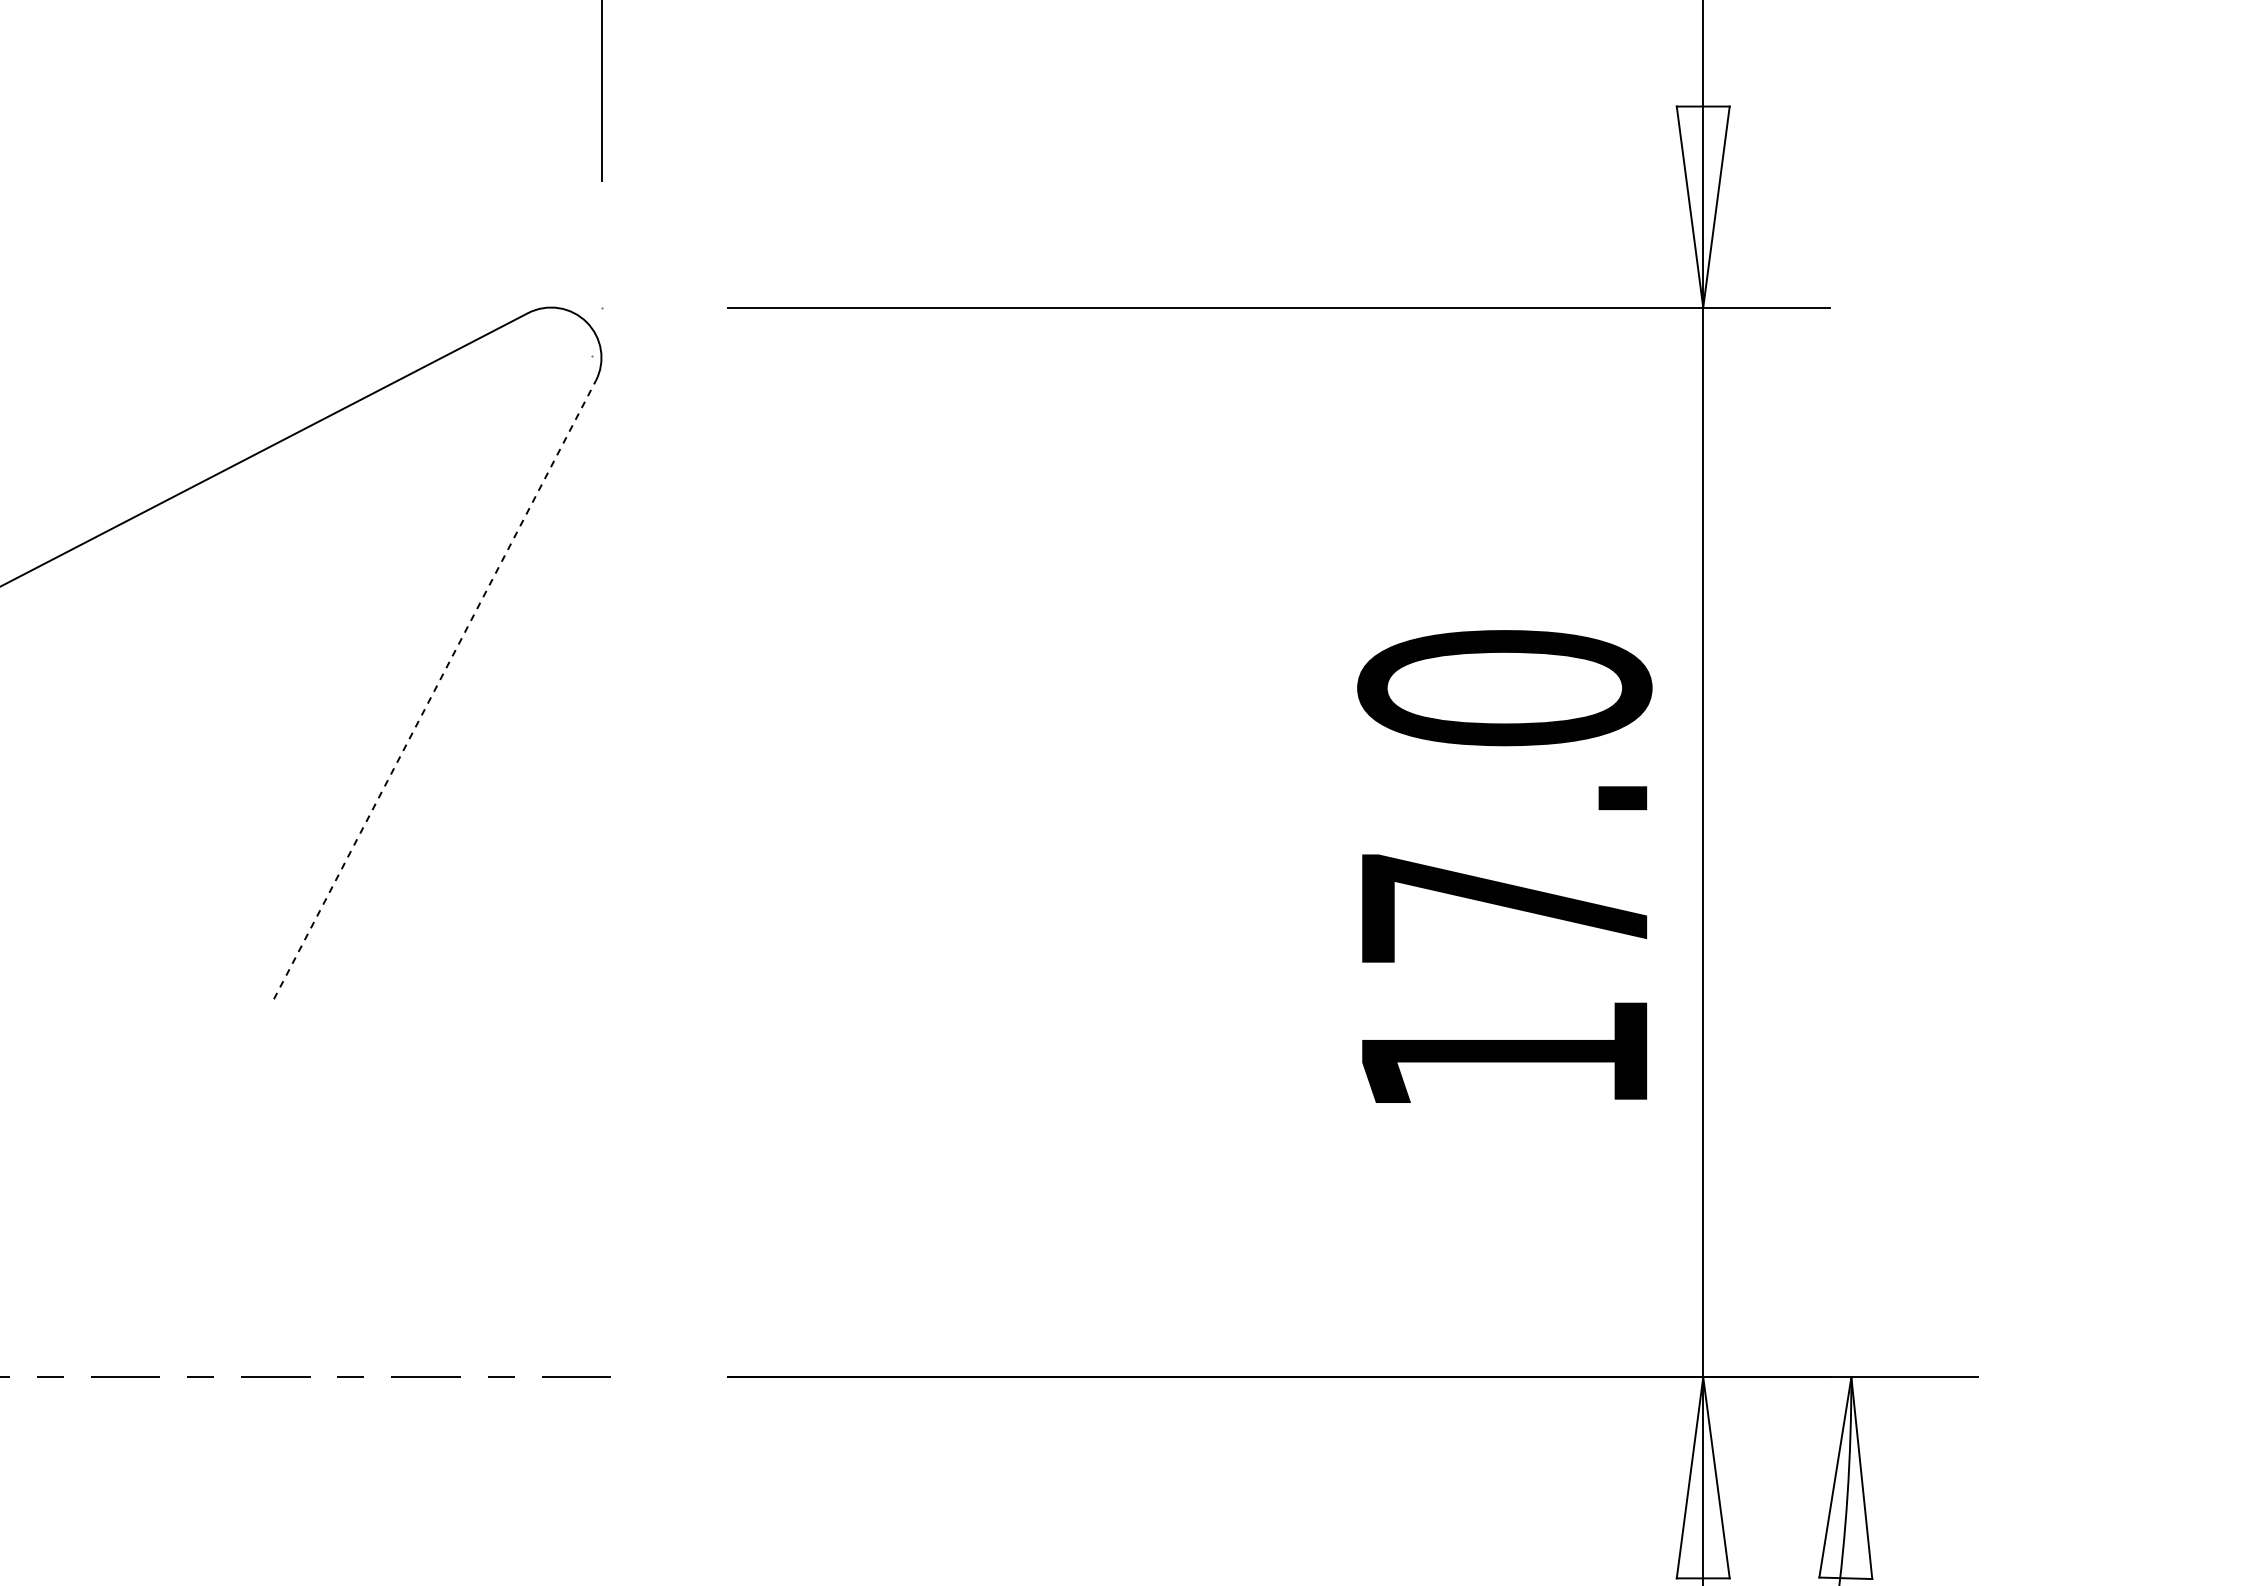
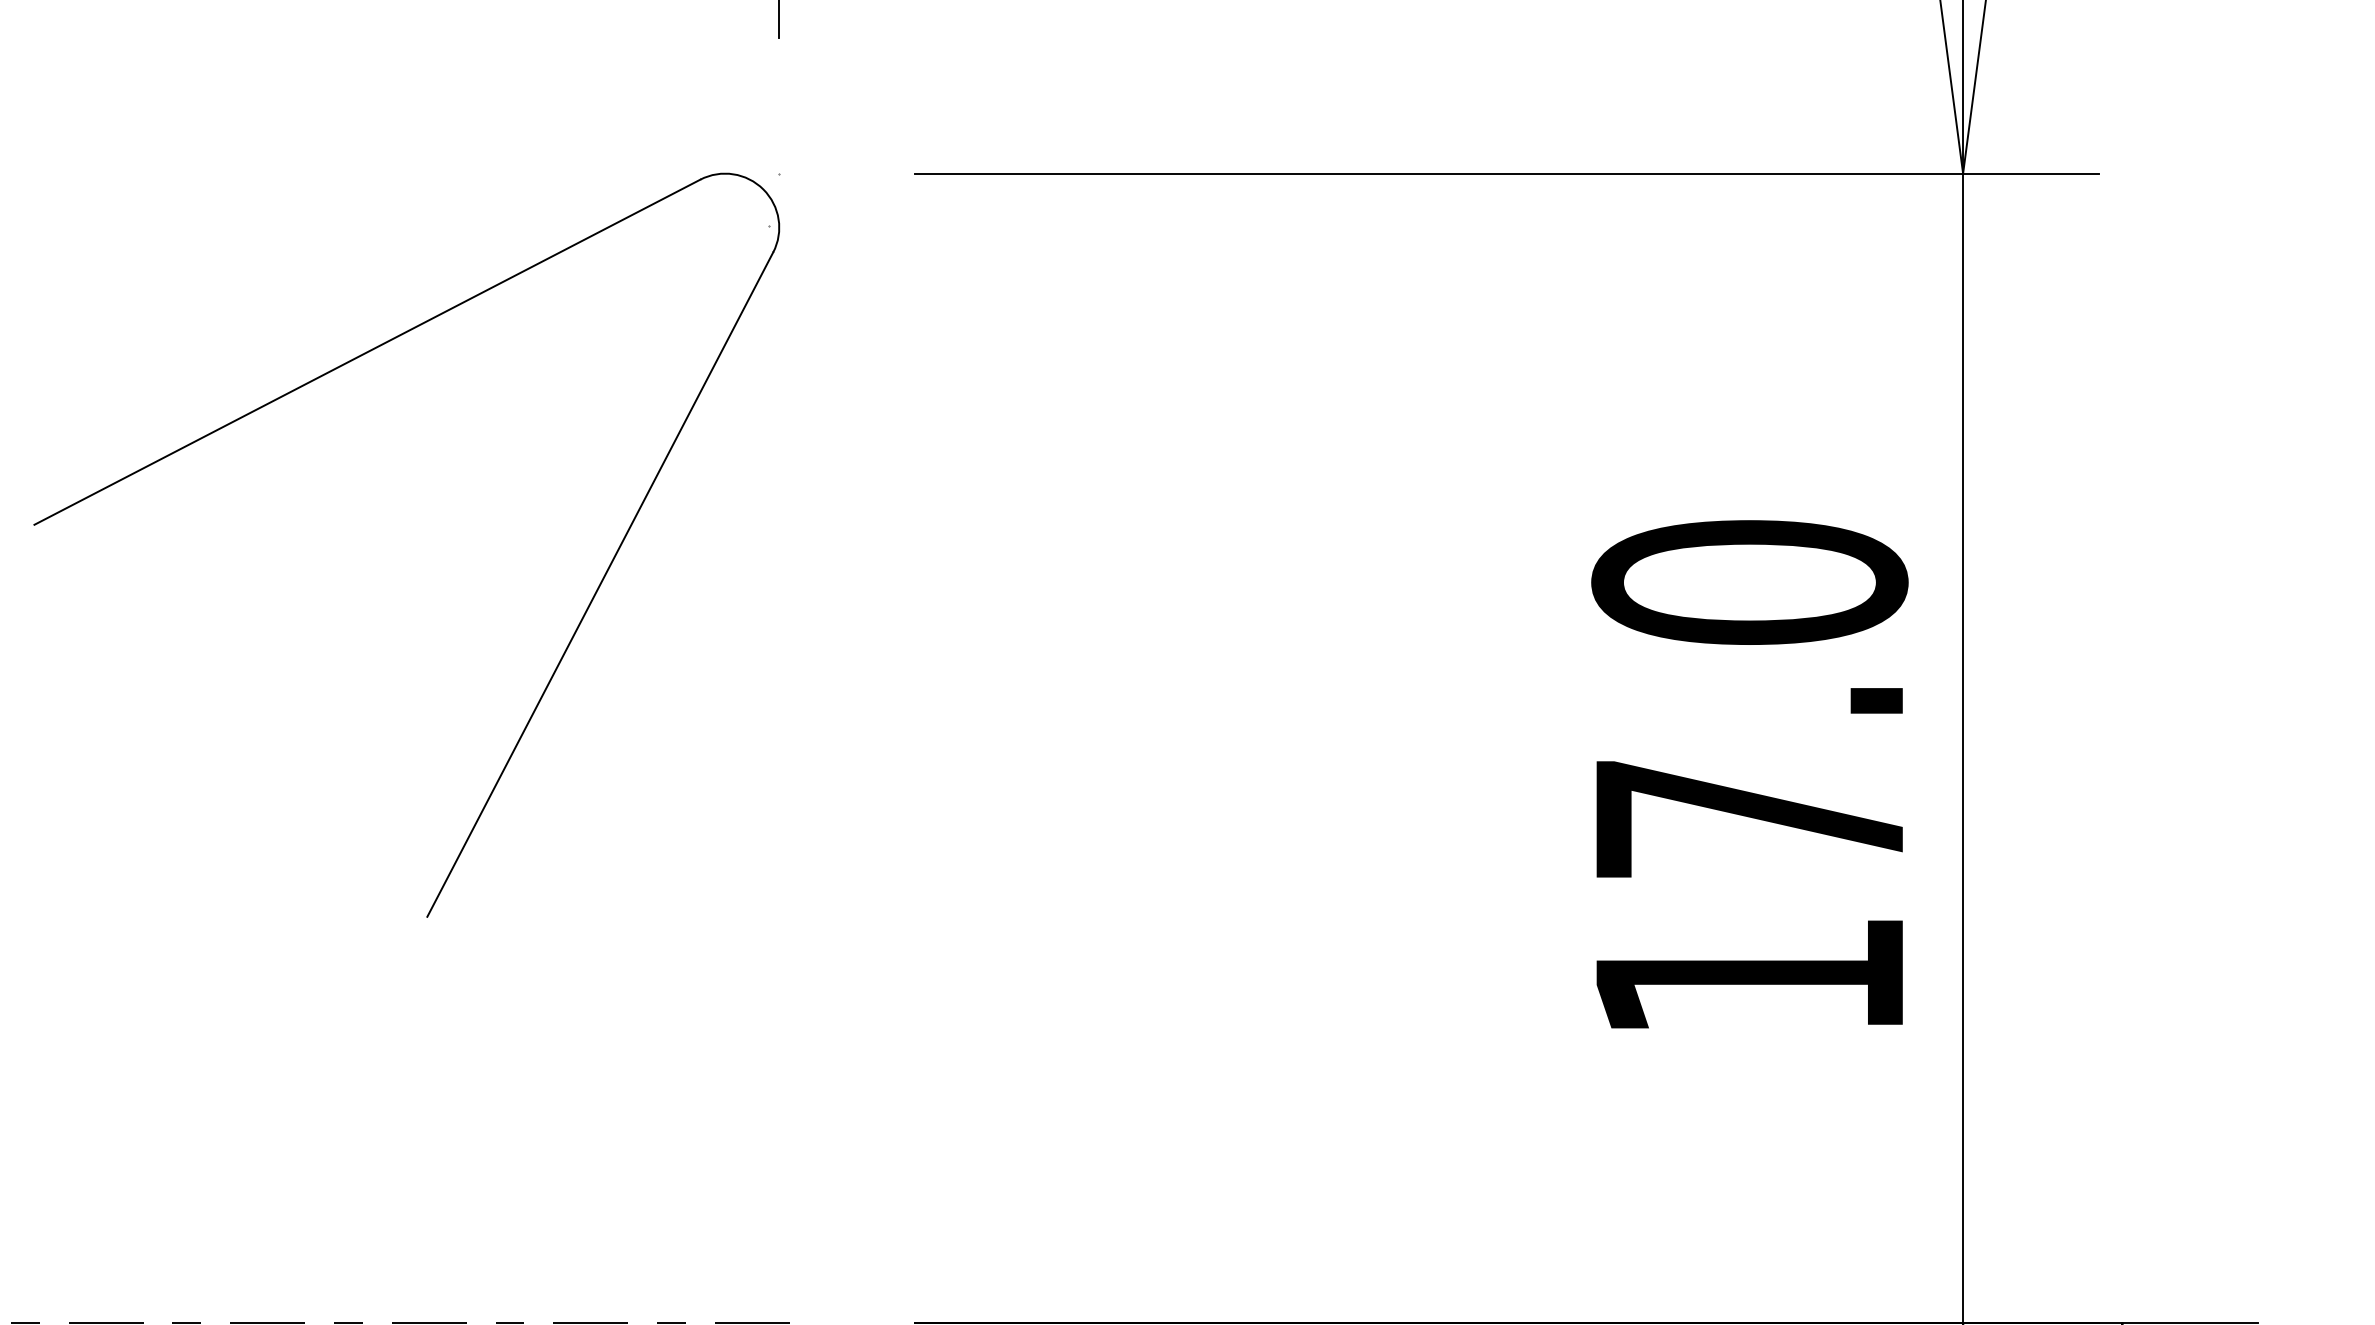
line: (434, 690) -> (599, 585), dashed -> solid

